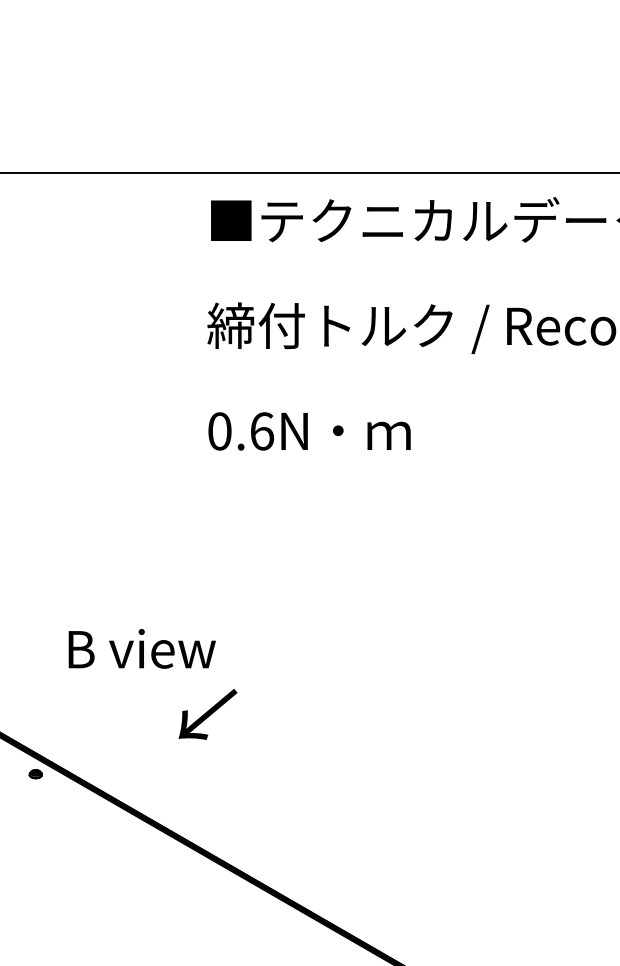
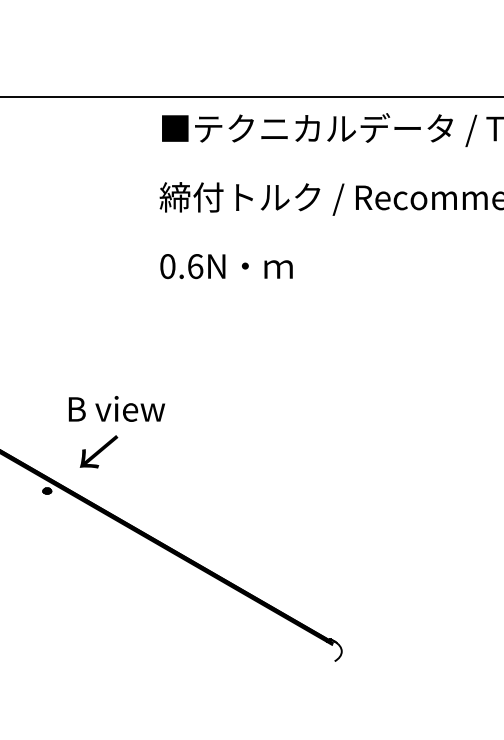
text: (207, 713) -> (98, 451), moved

